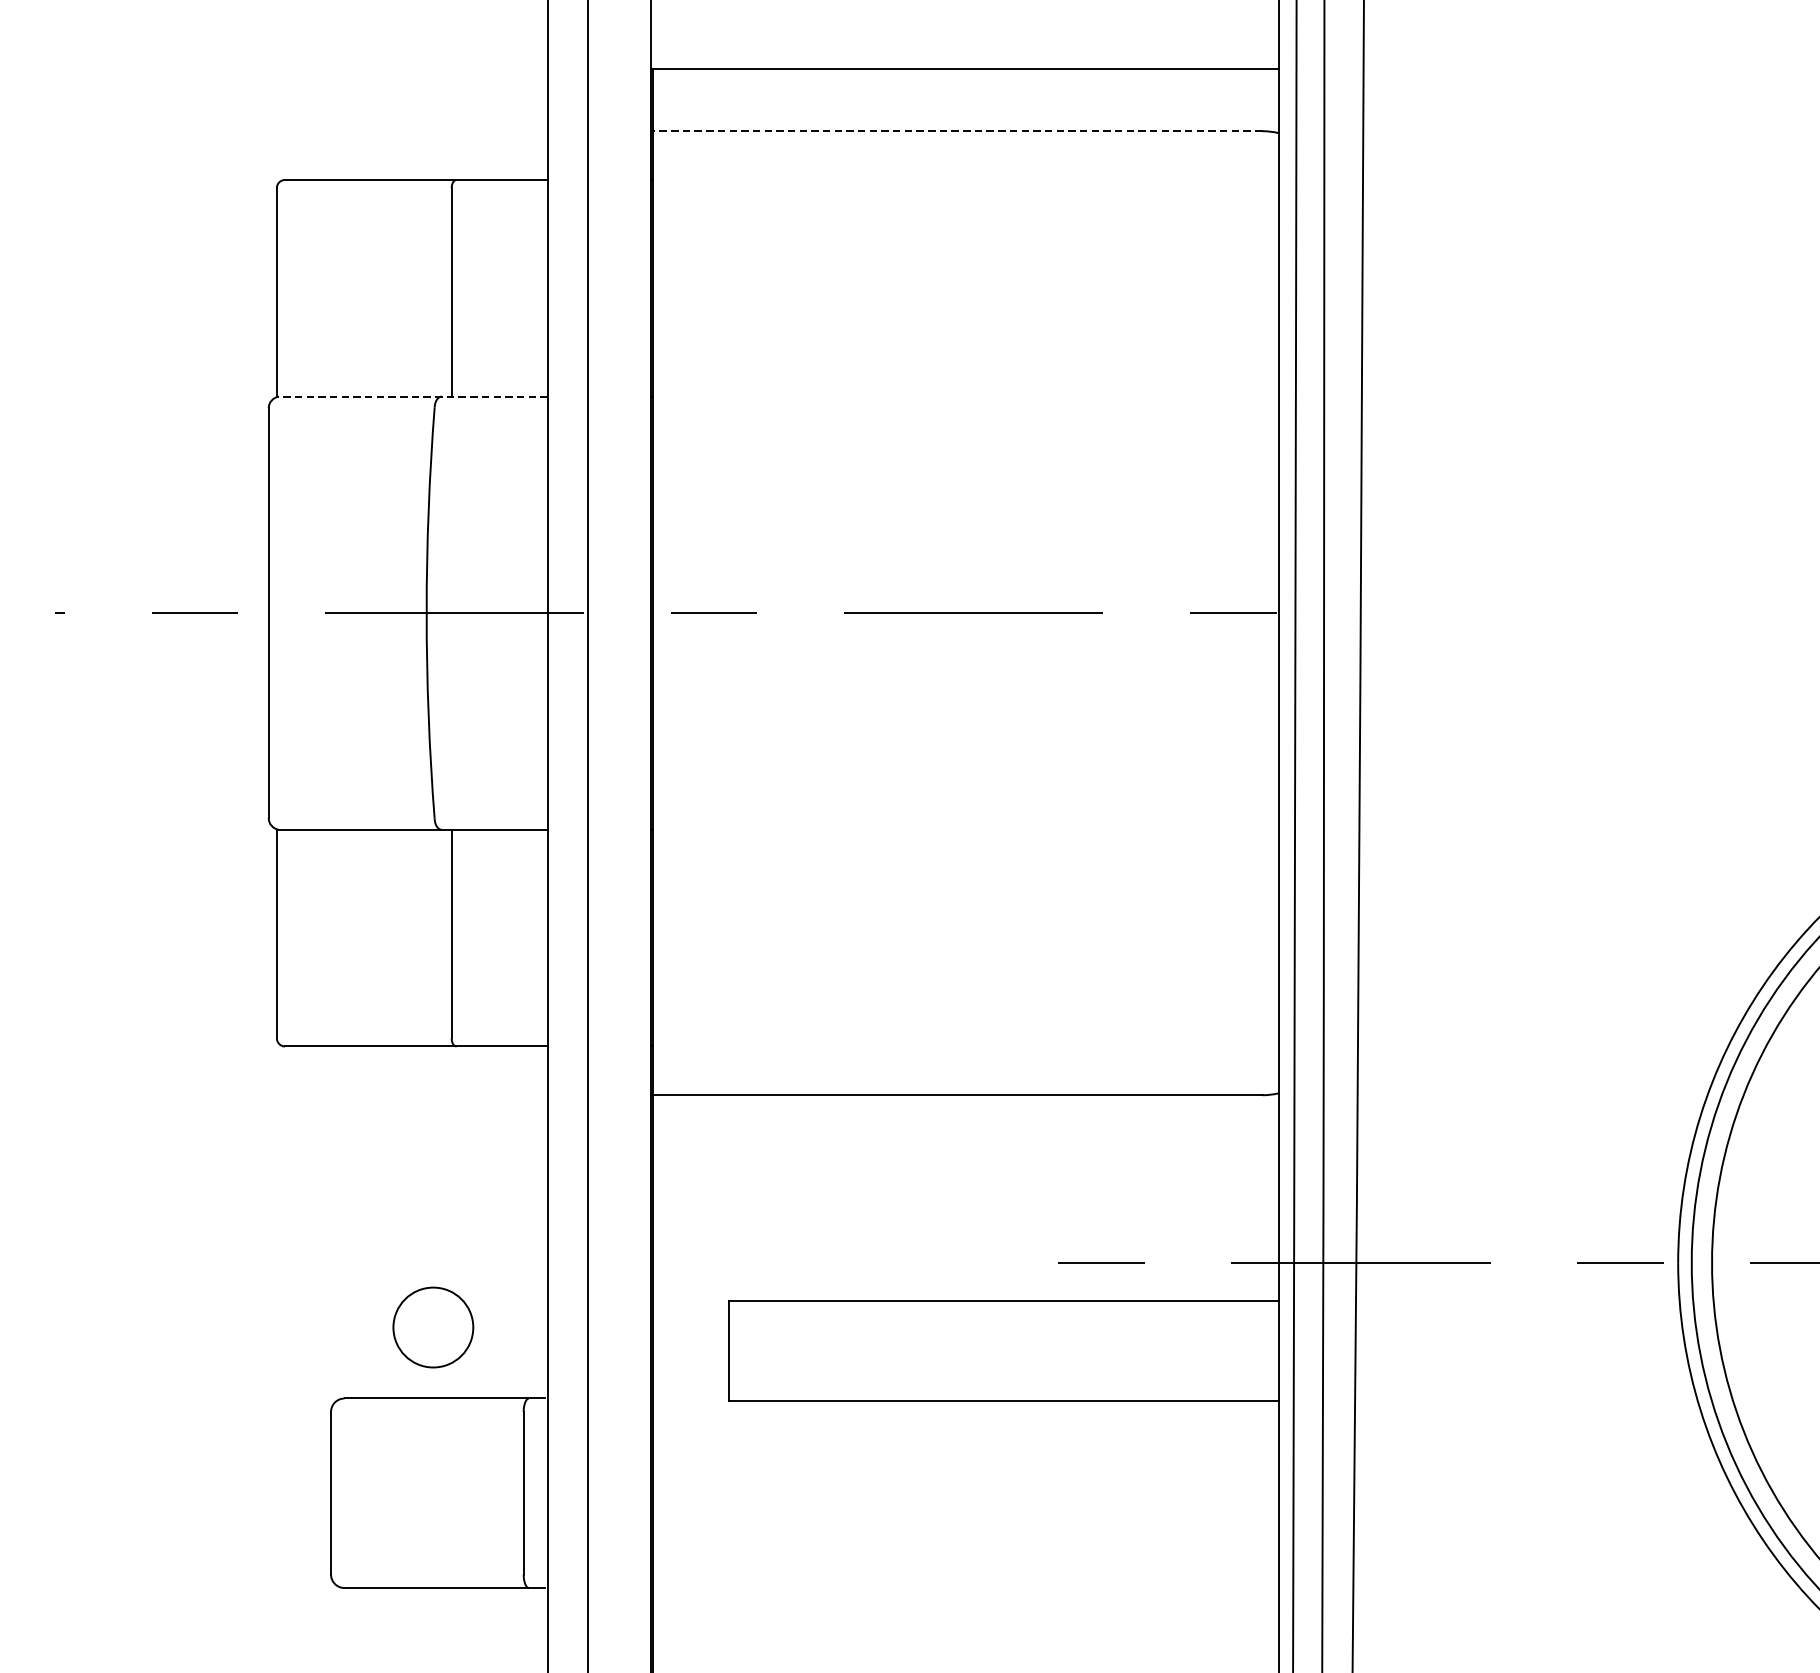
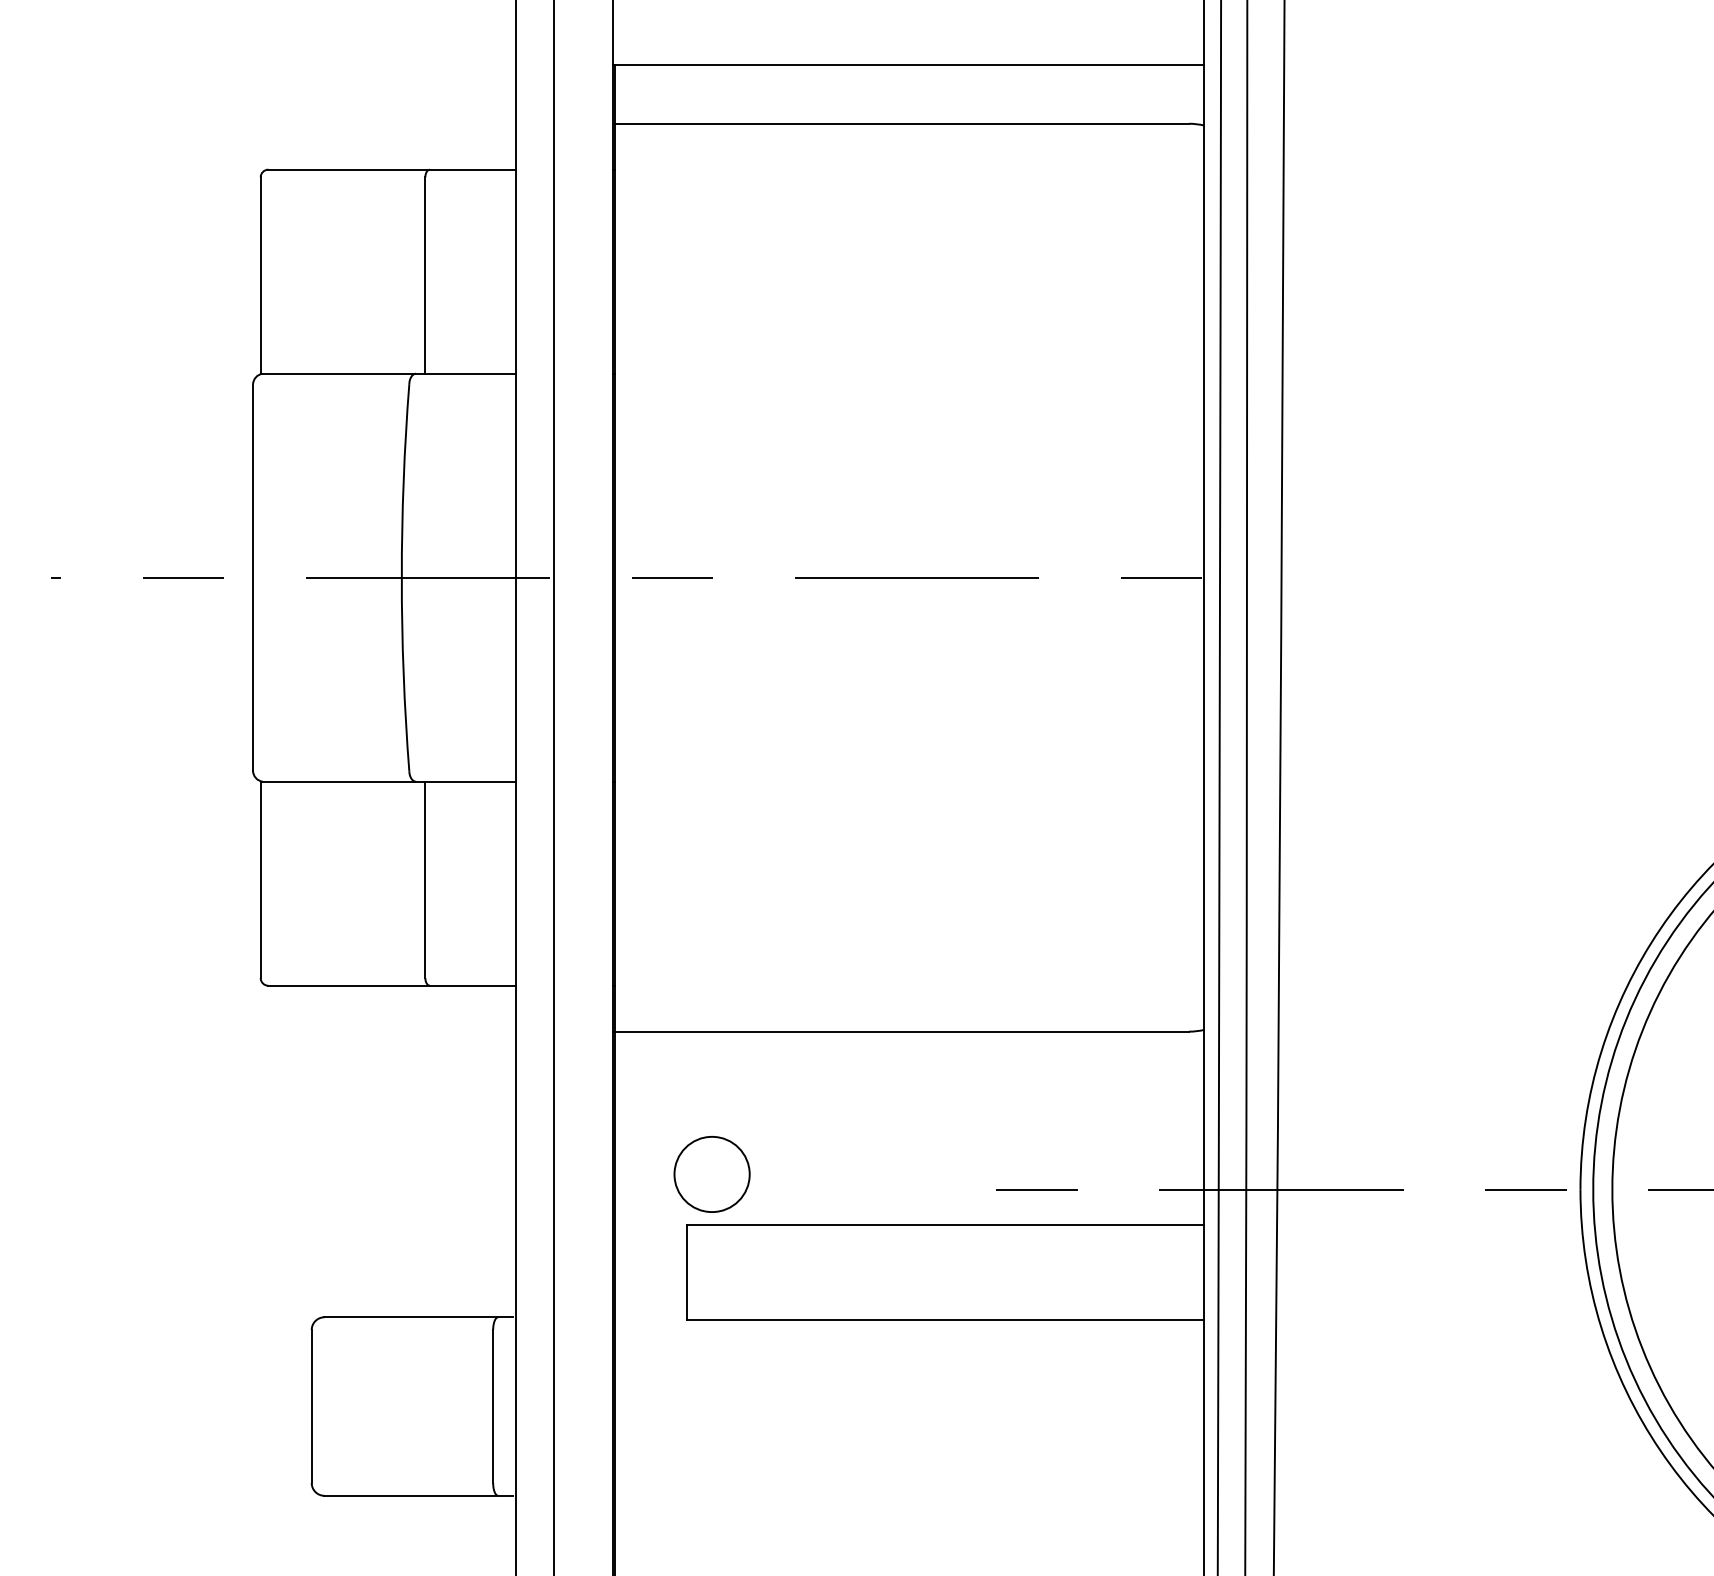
line: (958, 130) -> (902, 123), dashed -> solid
line: (412, 396) -> (388, 373), dashed -> solid
part: (432, 1327) -> (711, 1174), moved

